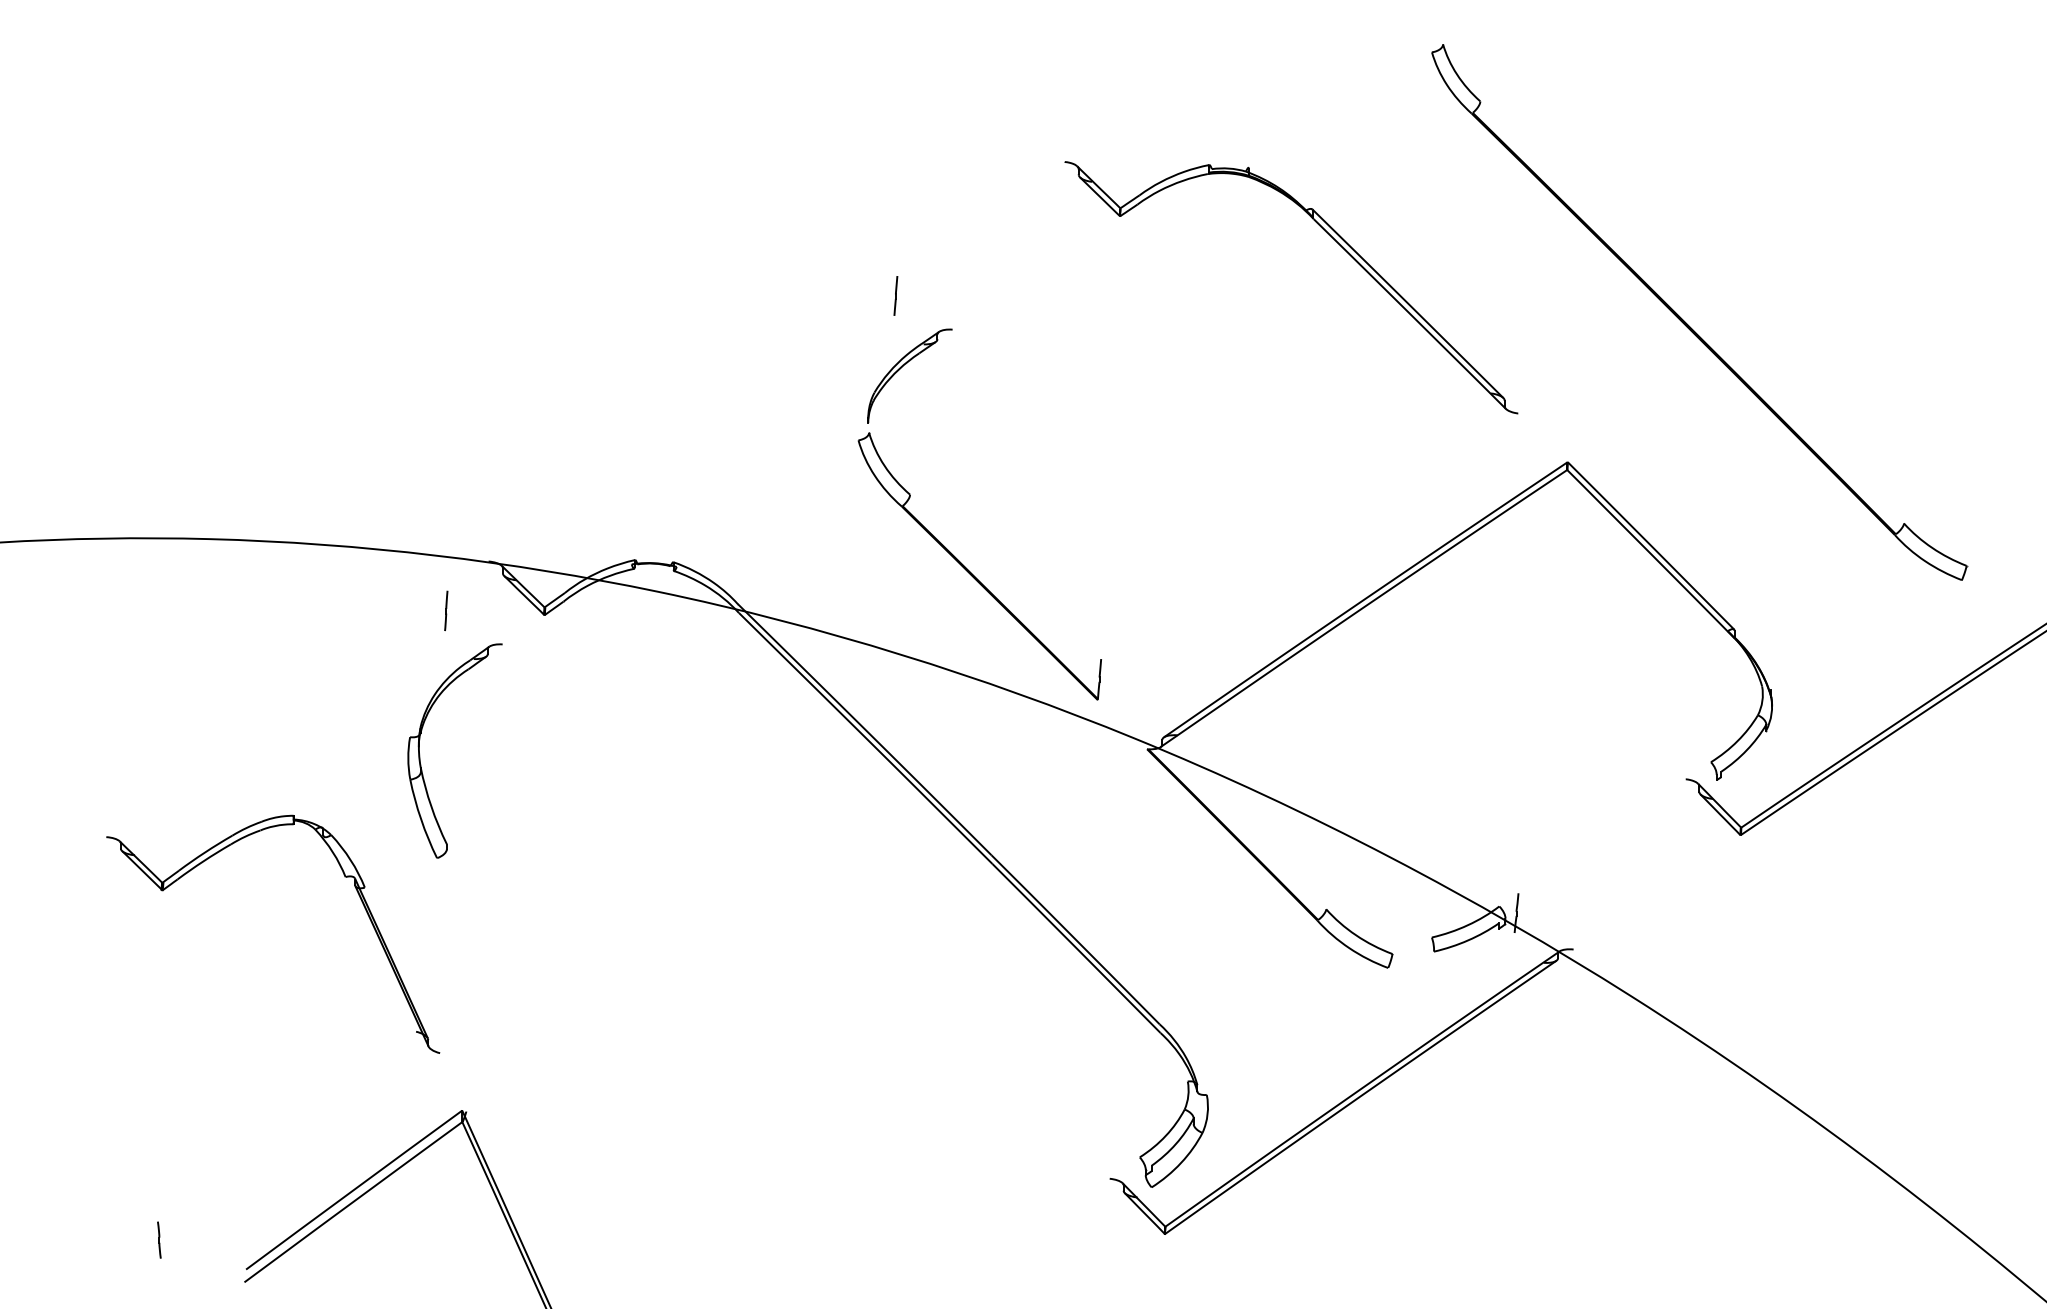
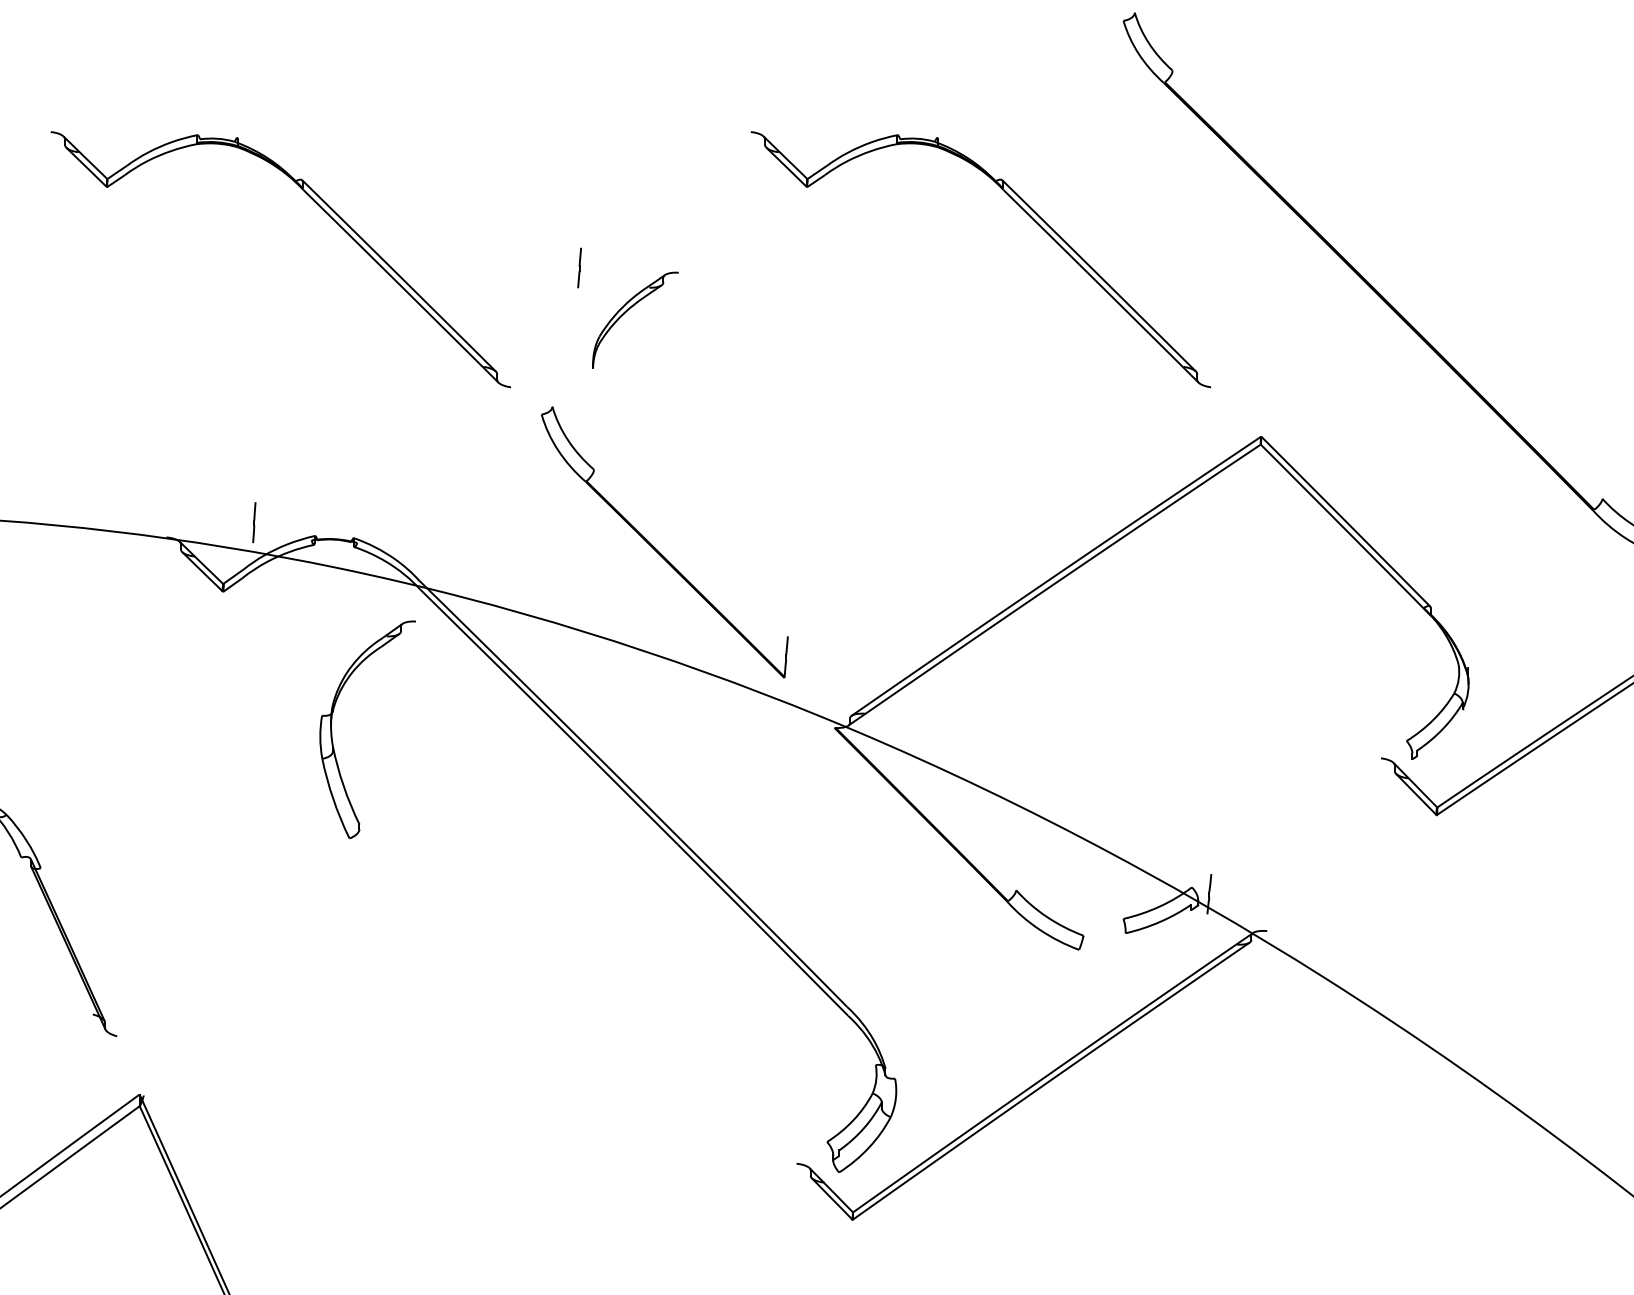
part: (646, 242) -> (326, 213), added
part: (902, 367) -> (627, 311), moved
line: (446, 610) -> (254, 522), moved
part: (420, 755) -> (332, 734), moved

